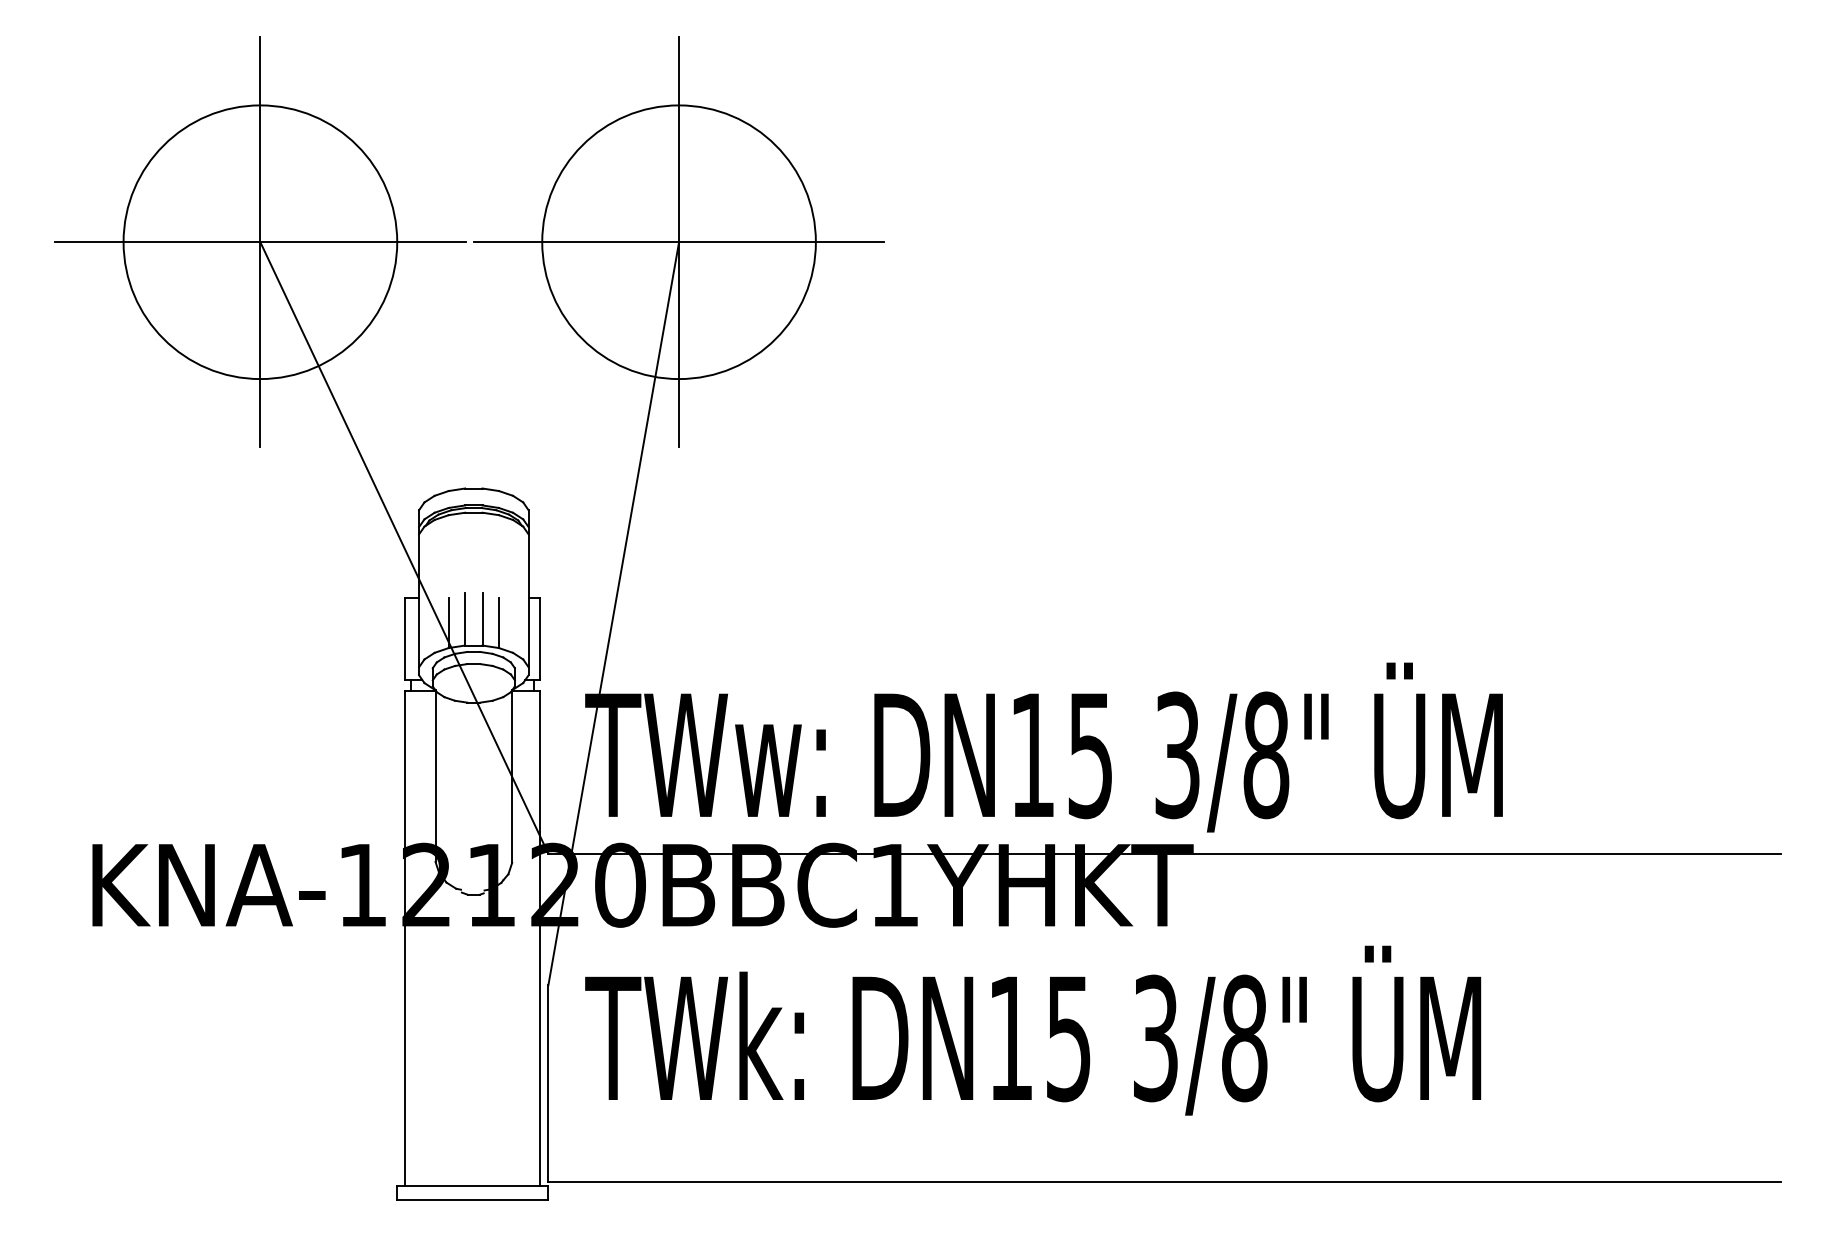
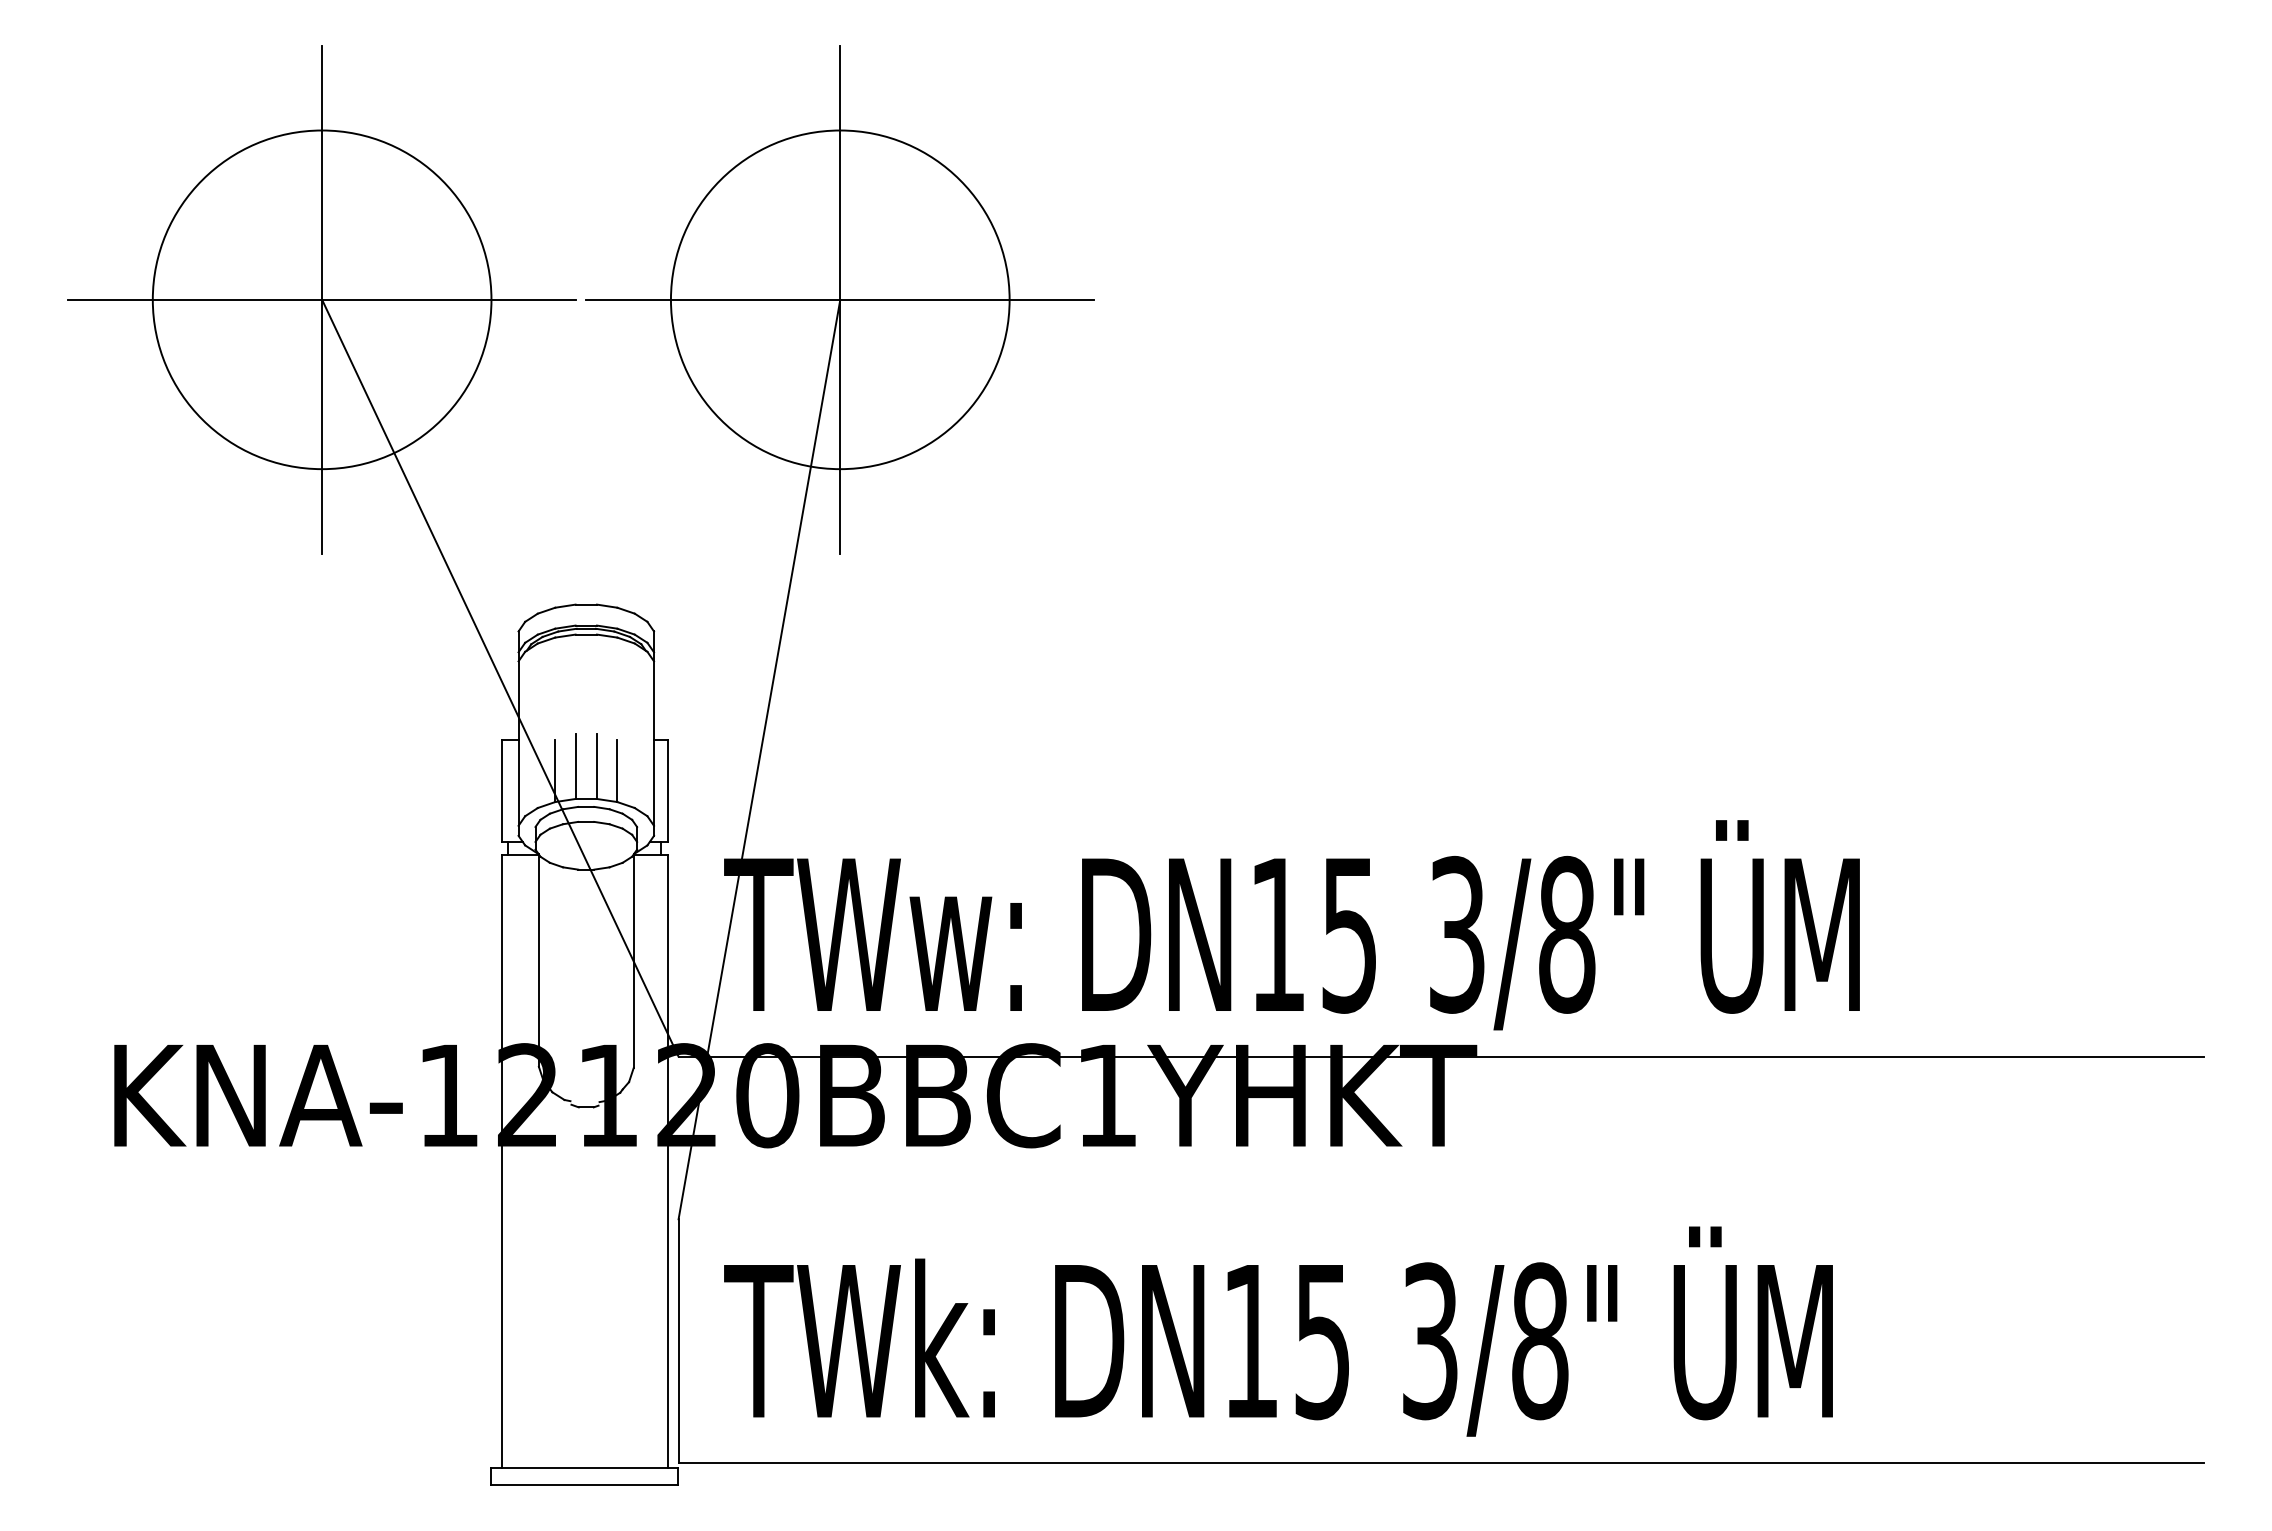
text: (1033, 1030) -> (1278, 1331), moved

